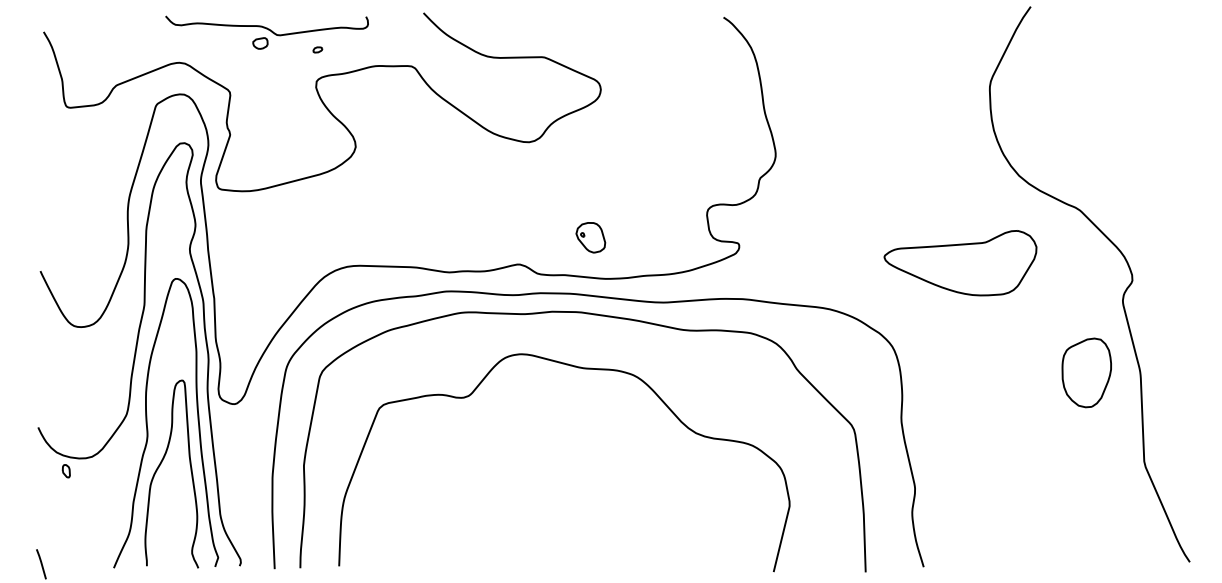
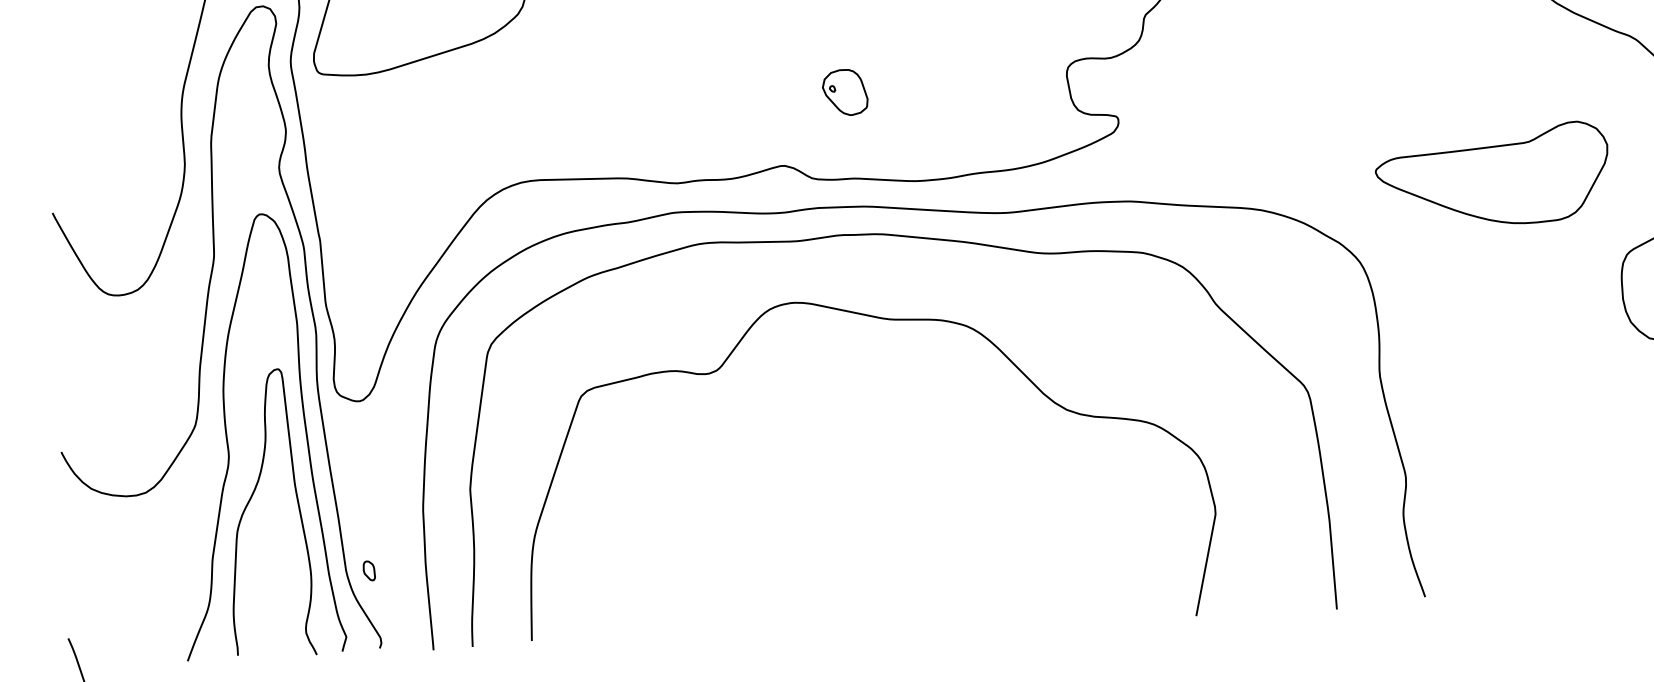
part: (590, 237) -> (844, 92), moved
part: (960, 263) -> (1492, 175), moved
part: (65, 471) -> (367, 571), moved

